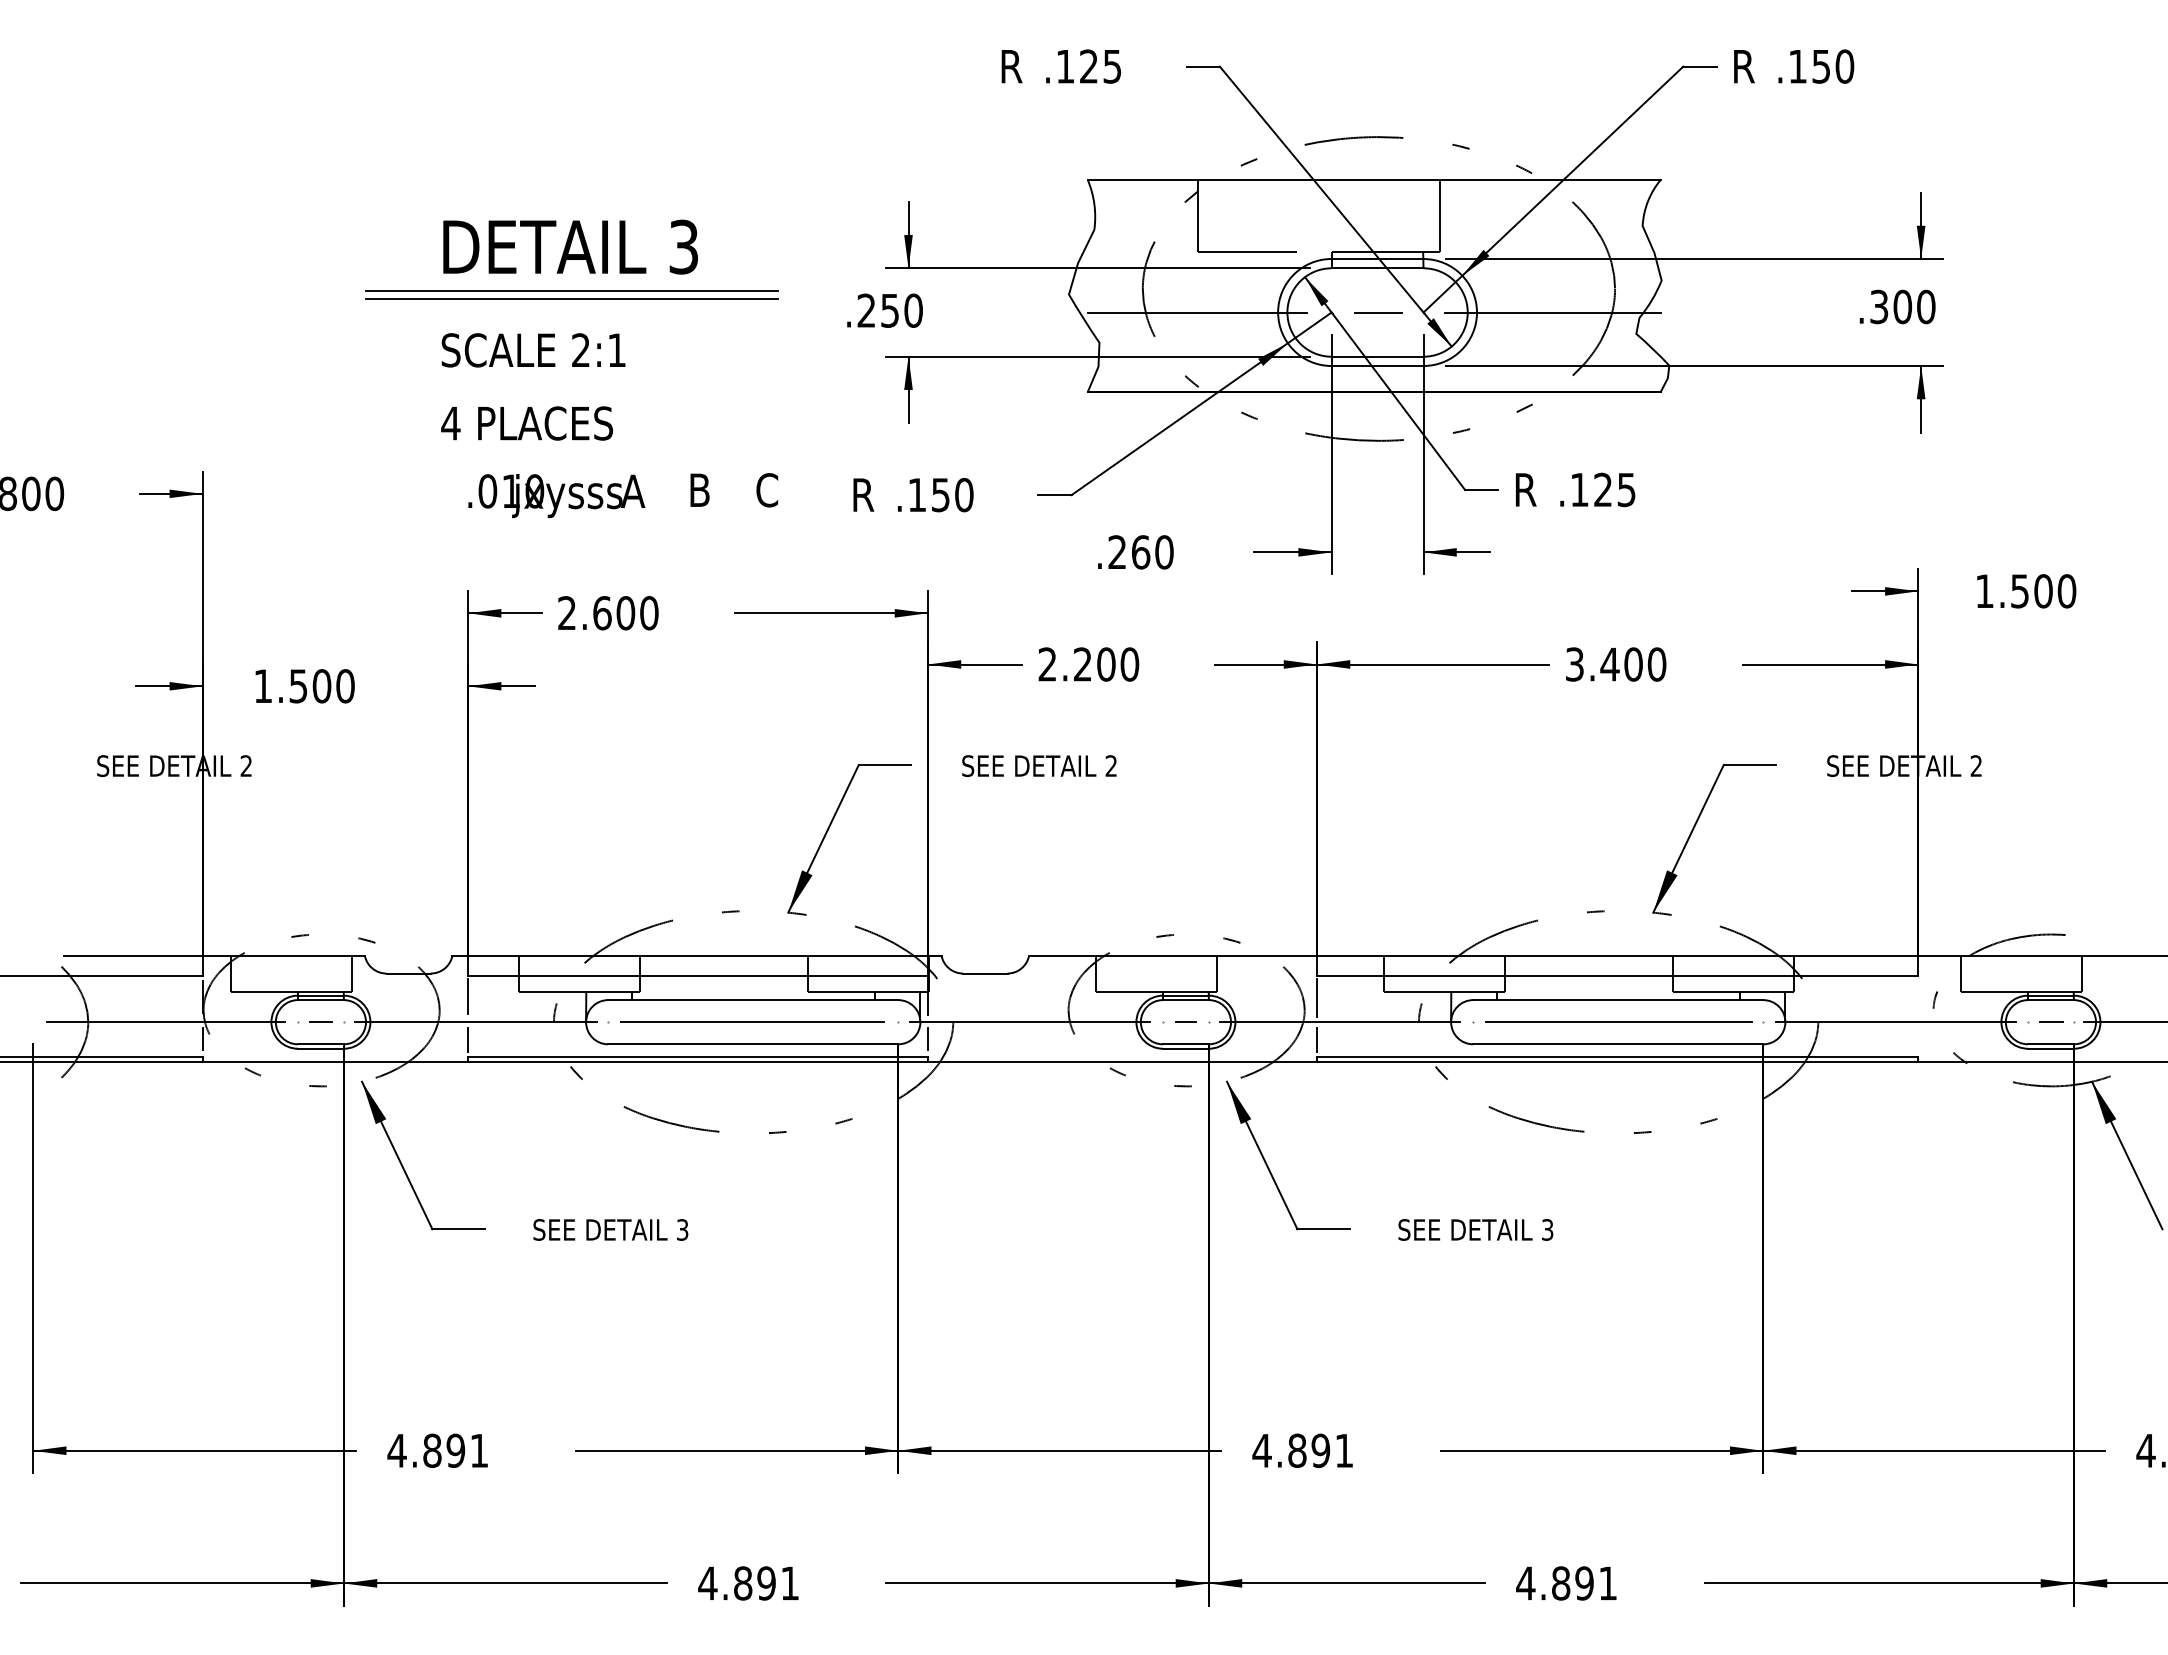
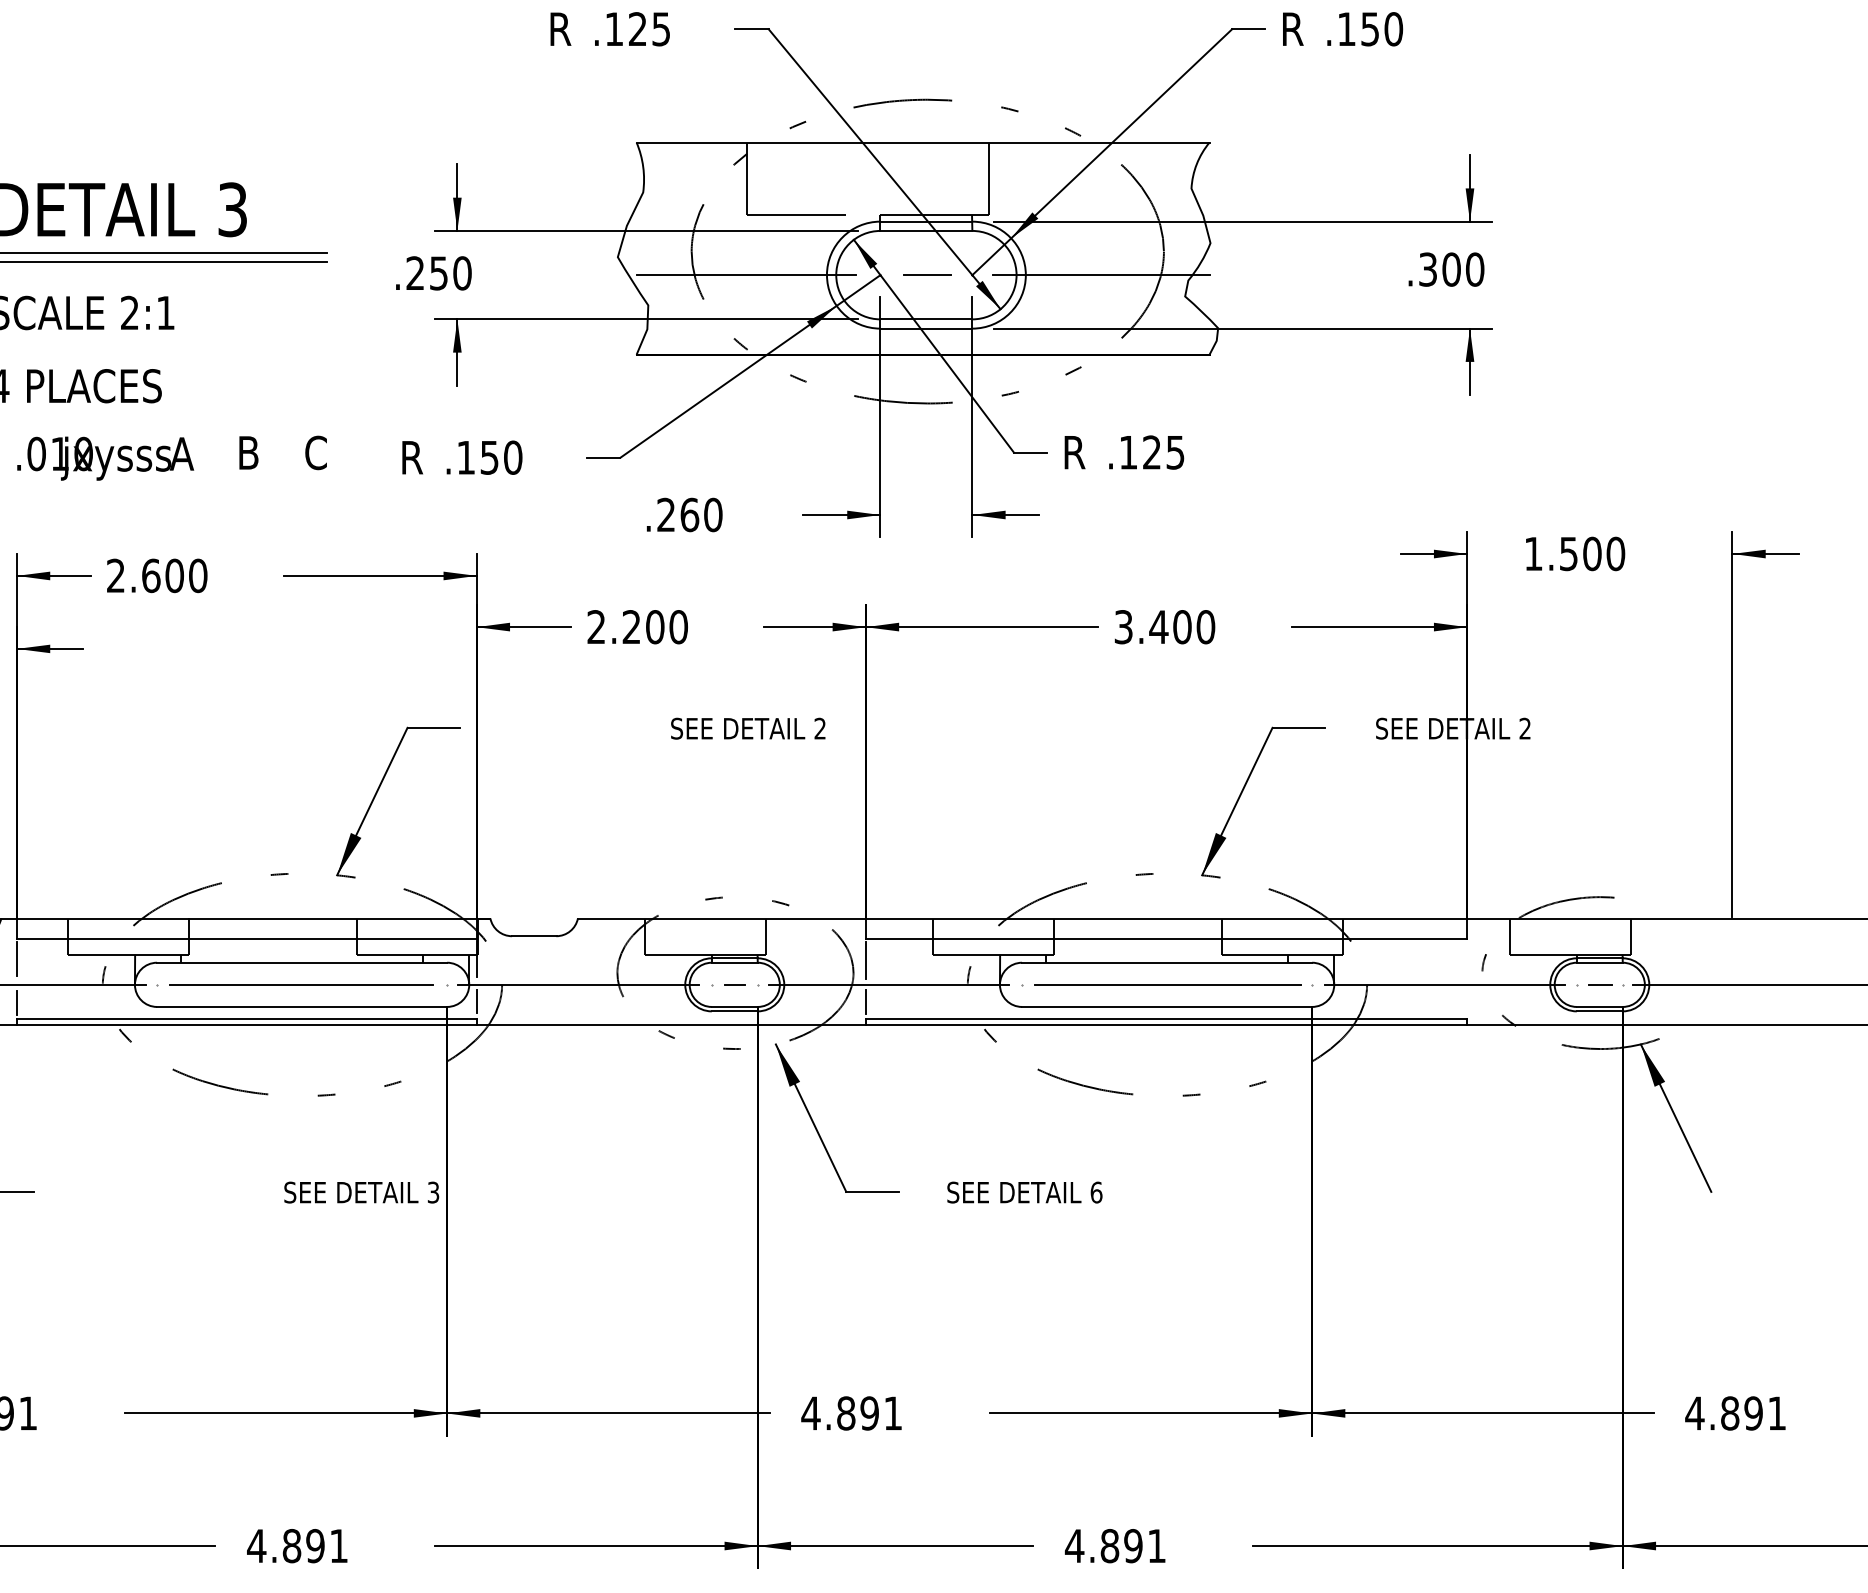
text: (1039, 765) -> (748, 728), moved
text: (610, 1229) -> (361, 1192), moved
text: (1547, 1229) -> (1096, 1192), 3 -> 6

